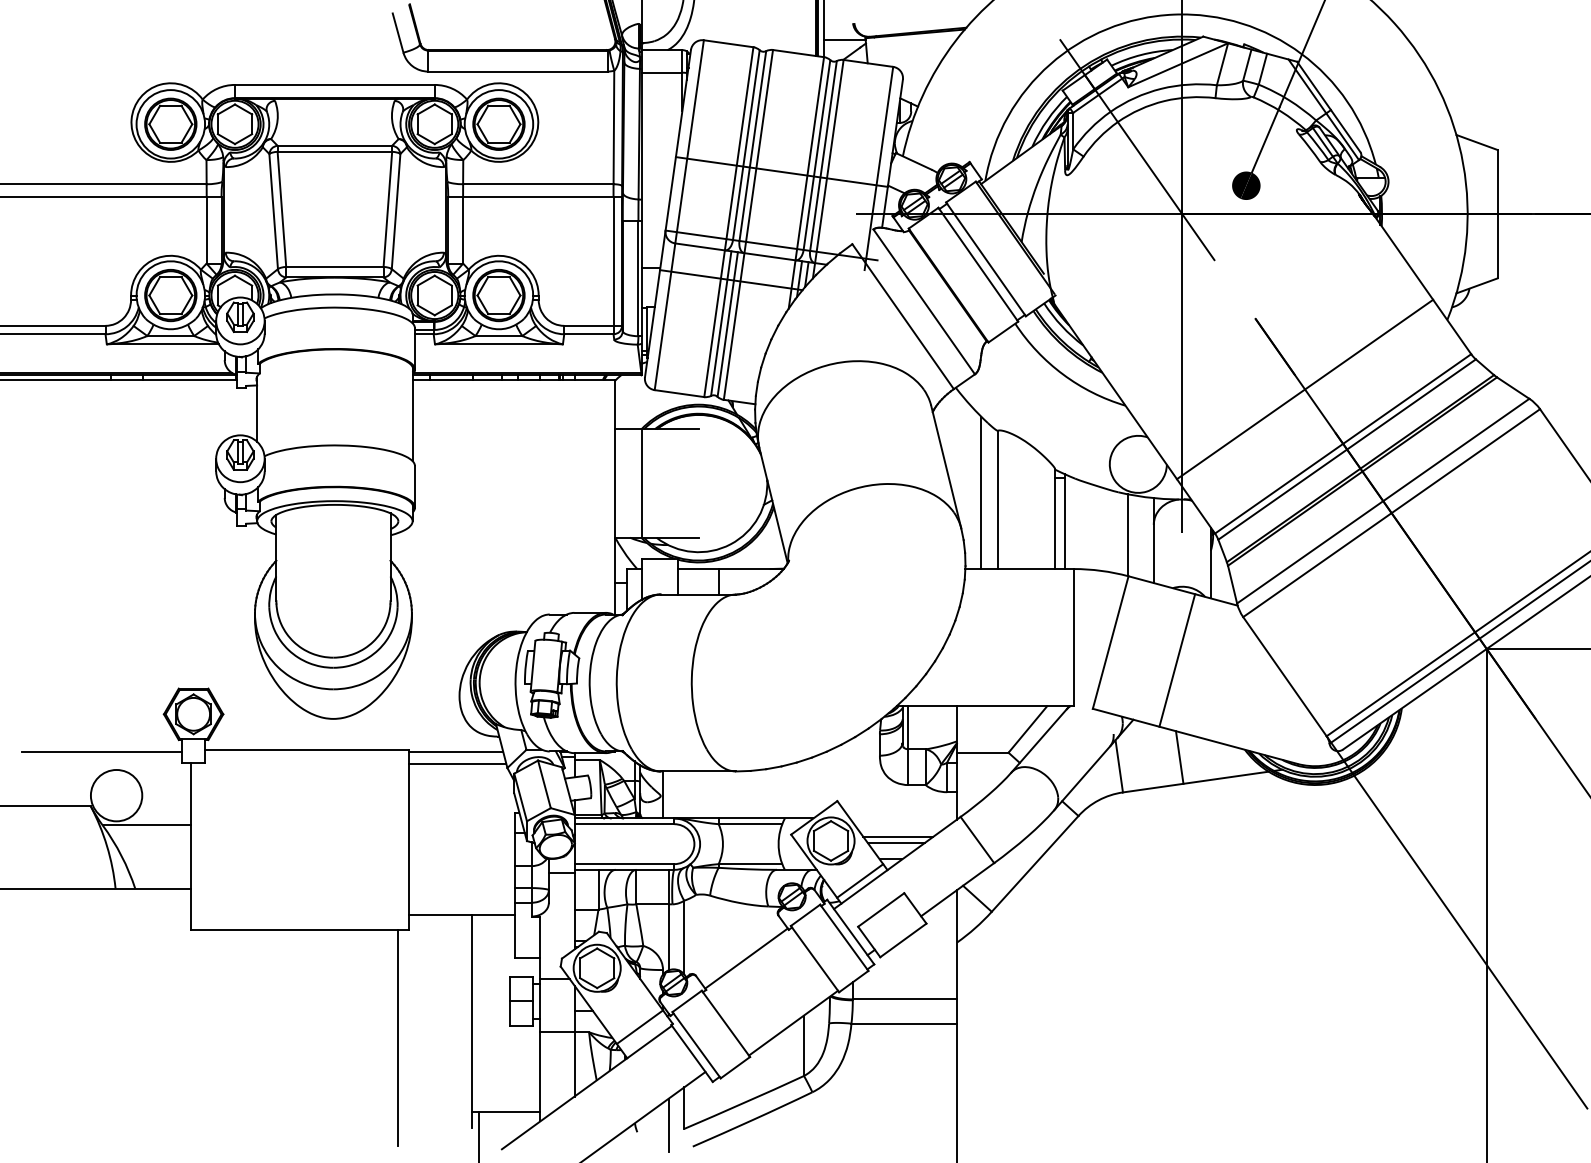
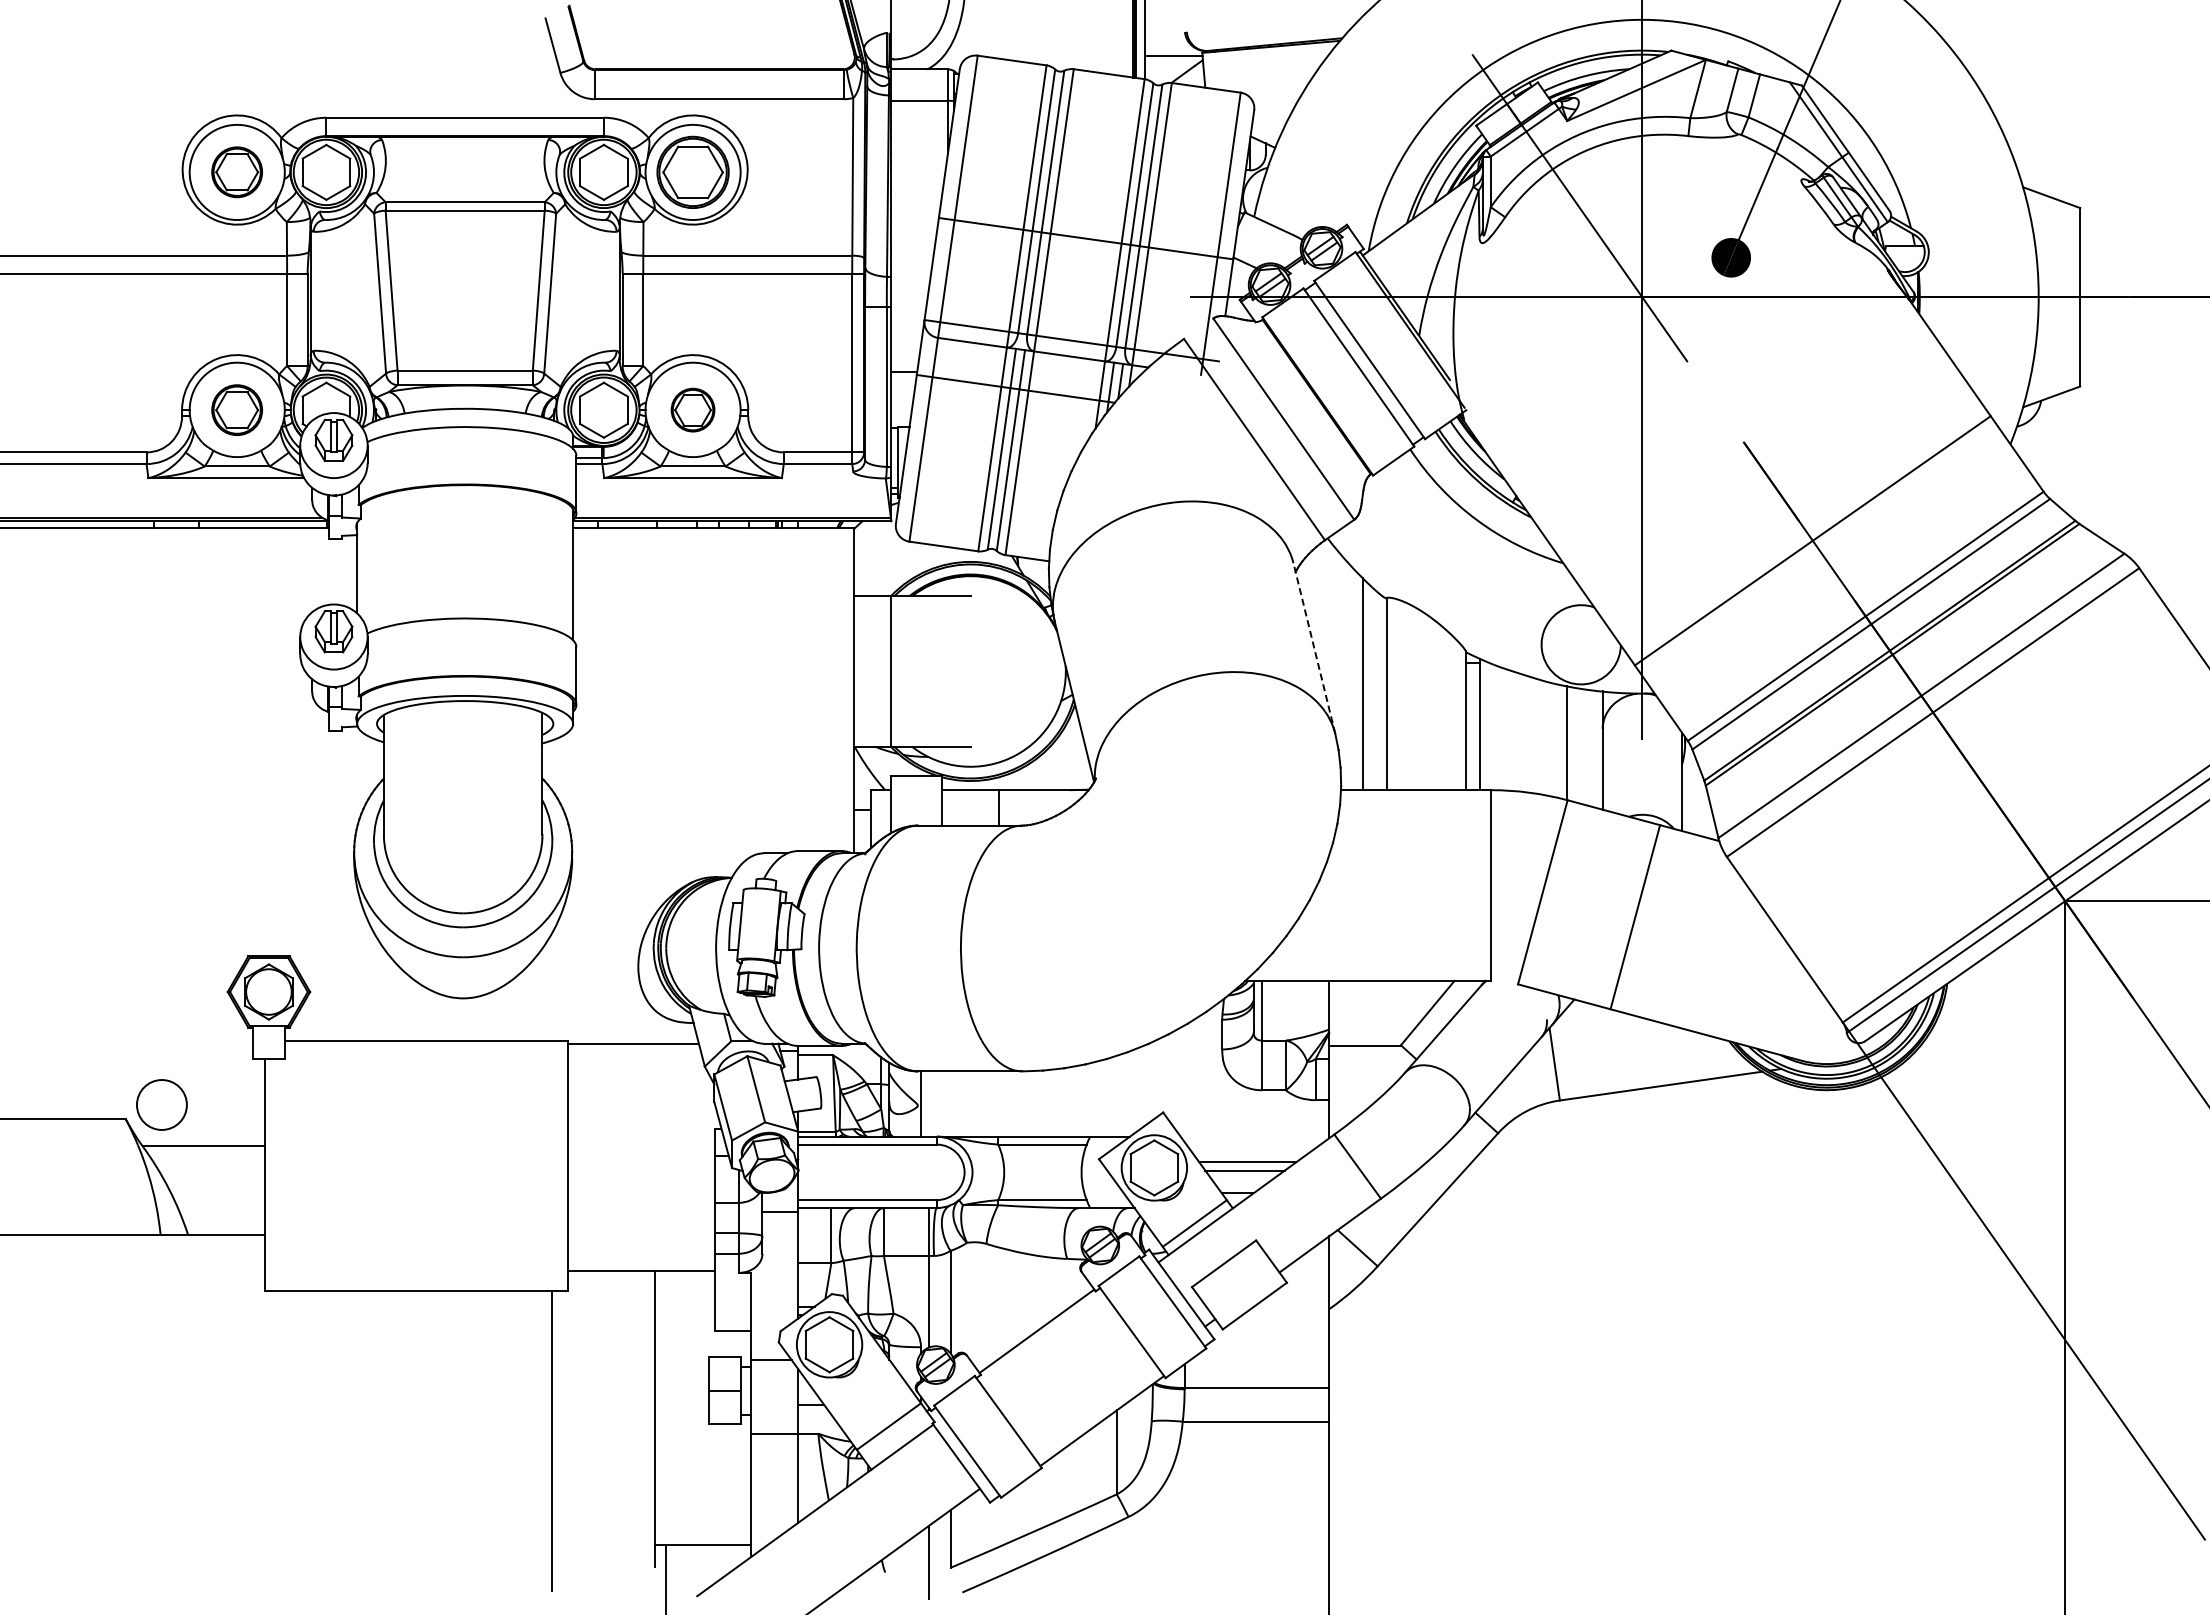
part: (170, 123) -> (236, 171), size x0.7
part: (170, 294) -> (236, 409), size x0.7
part: (498, 294) -> (692, 409), size x0.6
line: (946, 467) -> (1314, 648), solid -> dashed
line: (102, 751) -> (142, 1043), removed
line: (1179, 757) -> (1638, 1051), removed
line: (457, 764) -> (635, 1061), removed
circle: (116, 795) -> (161, 1104), size x0.7

